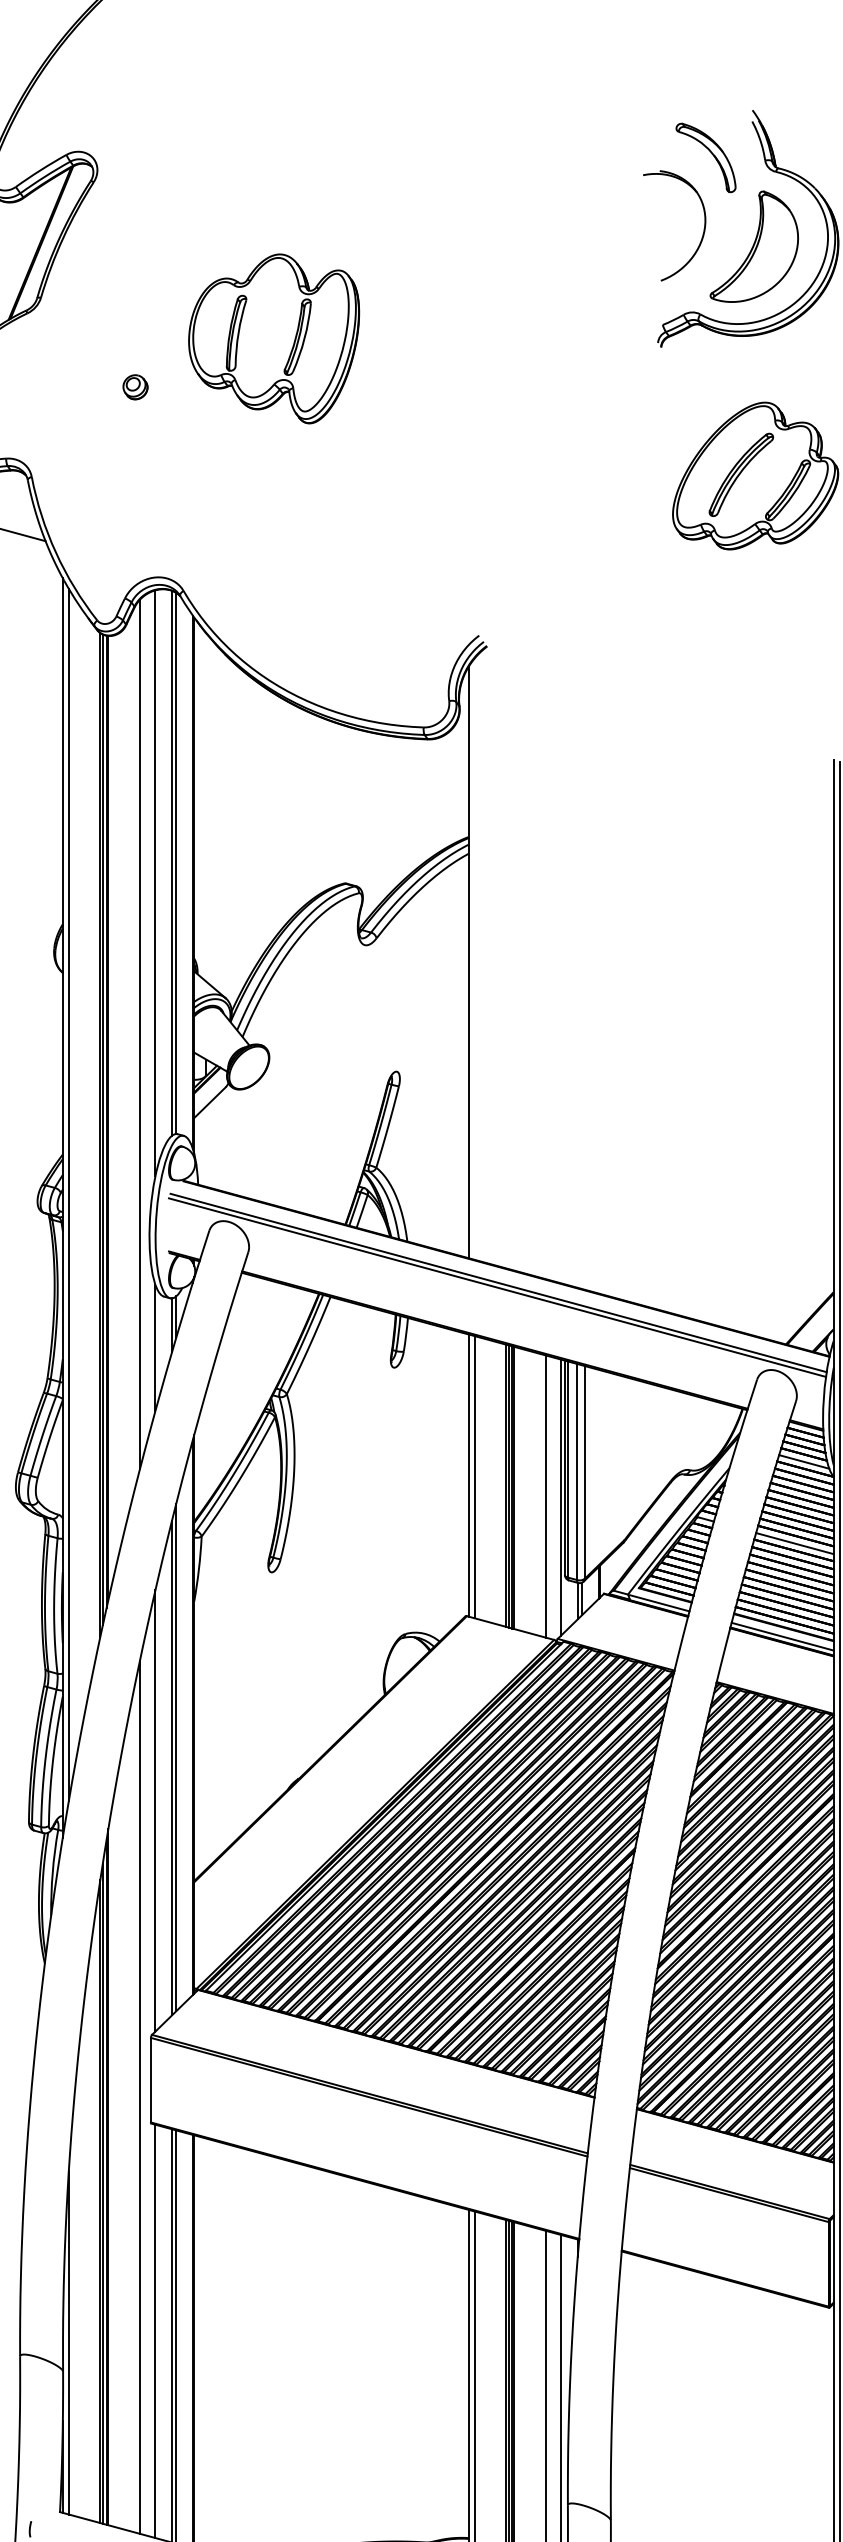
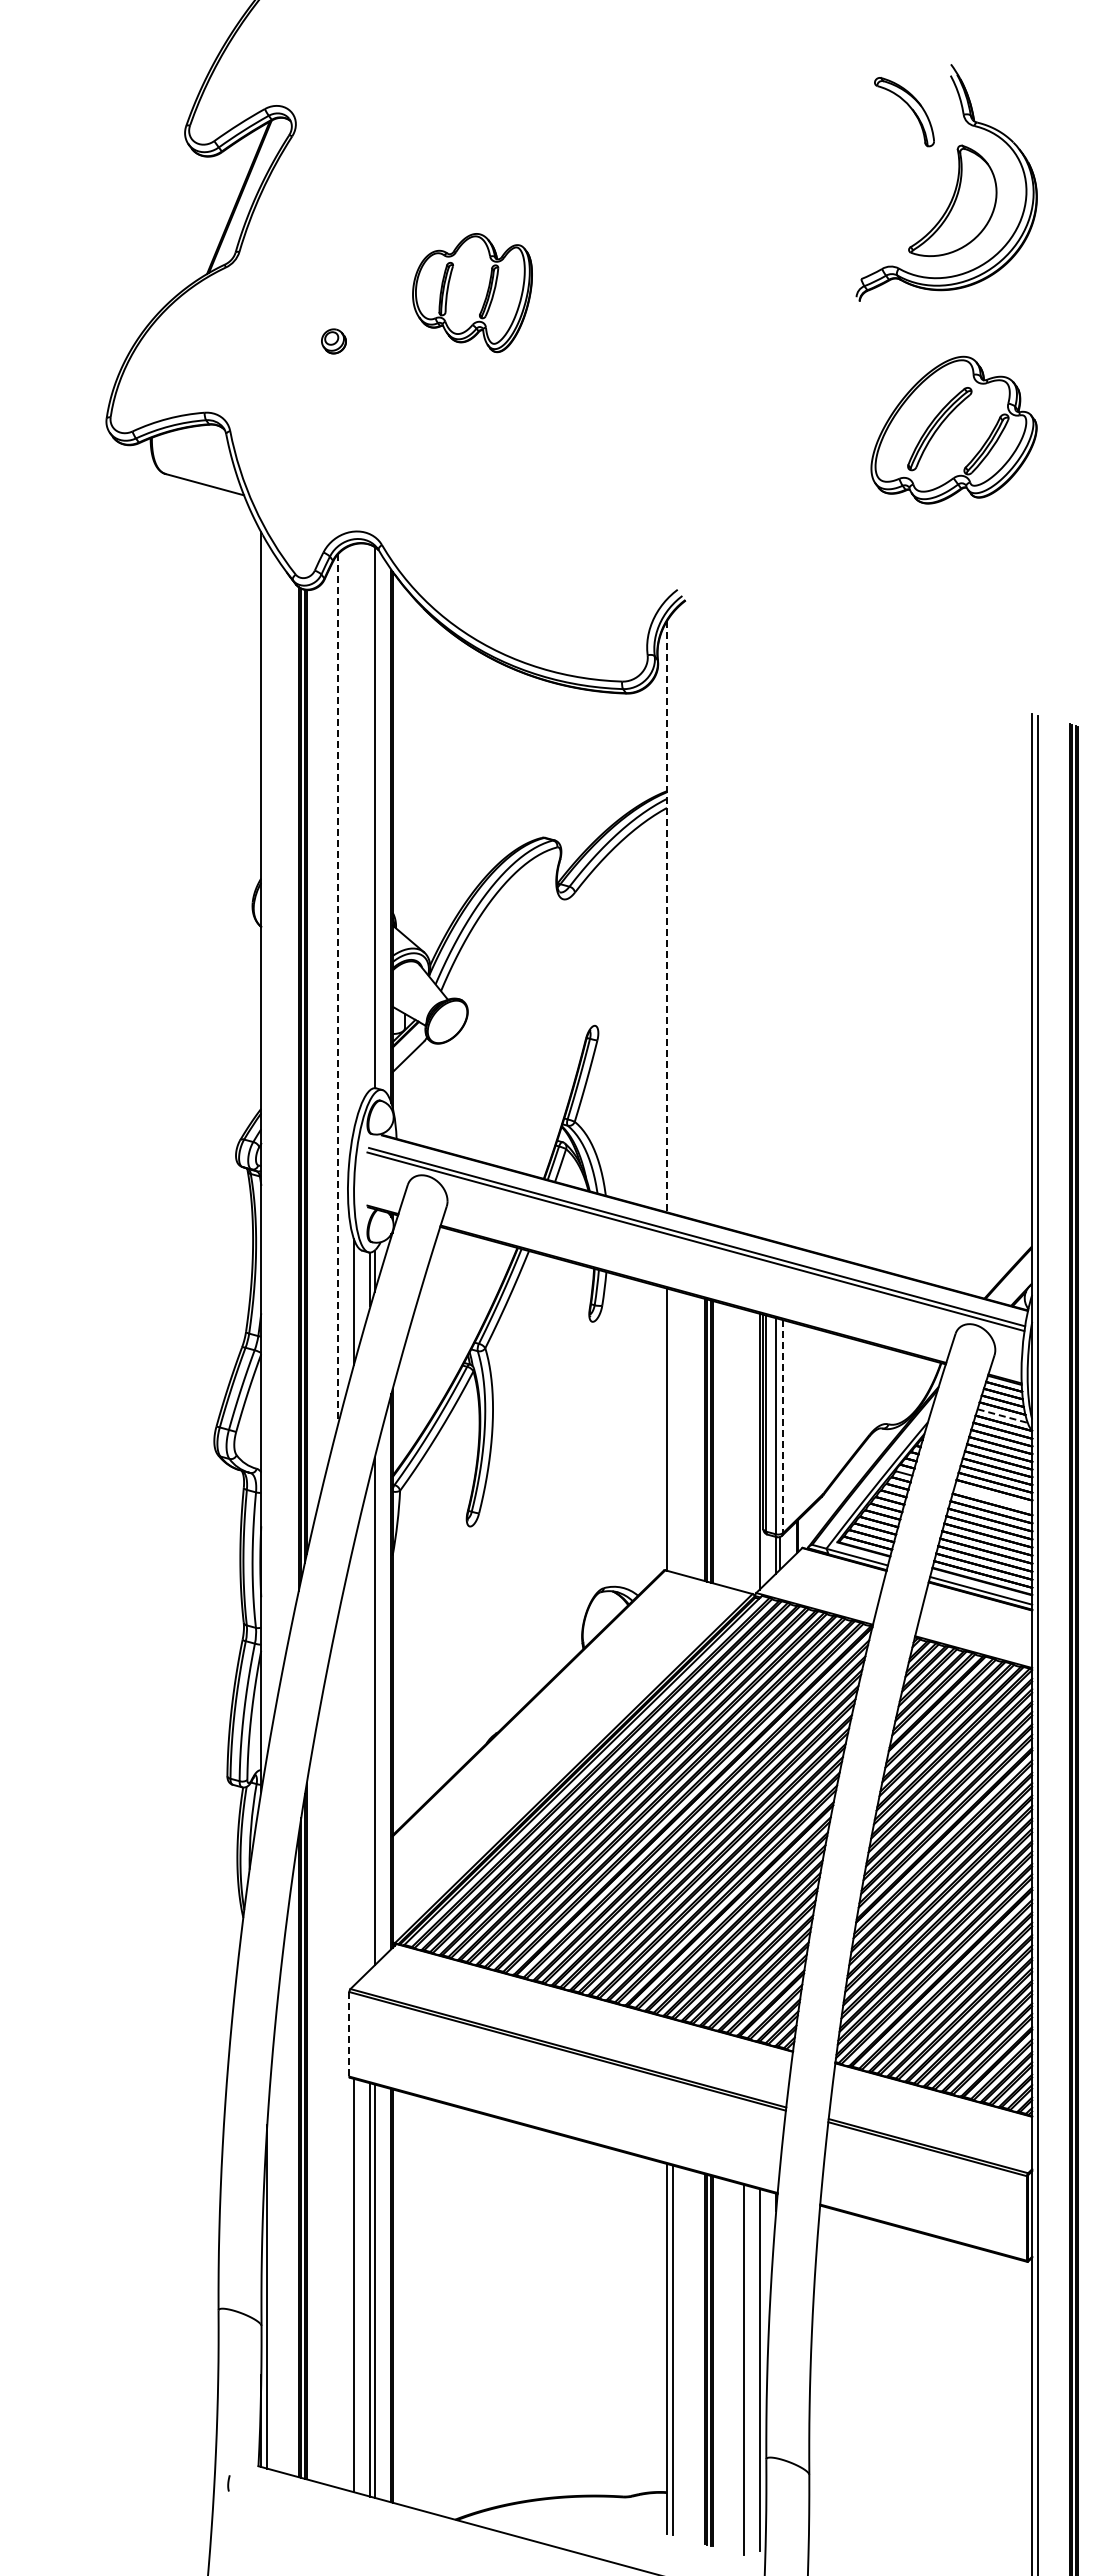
part: (703, 231) -> (901, 185), removed
part: (274, 338) -> (472, 292), size x0.7
line: (172, 862) -> (370, 816), removed
line: (155, 883) -> (353, 837), removed
line: (468, 962) -> (666, 916), solid -> dashed
line: (140, 1034) -> (338, 988), solid -> dashed
line: (69, 1194) -> (267, 1148), removed
line: (804, 1462) -> (1002, 1416), solid -> dashed
line: (585, 1473) -> (783, 1427), solid -> dashed
line: (475, 1477) -> (673, 1431), removed
line: (546, 1496) -> (744, 1450), removed
line: (795, 1543) -> (993, 1497), removed
line: (172, 1768) -> (370, 1722), removed
line: (155, 1810) -> (353, 1764), removed
line: (151, 2080) -> (349, 2034), solid -> dashed
line: (140, 2097) -> (338, 2051), removed

